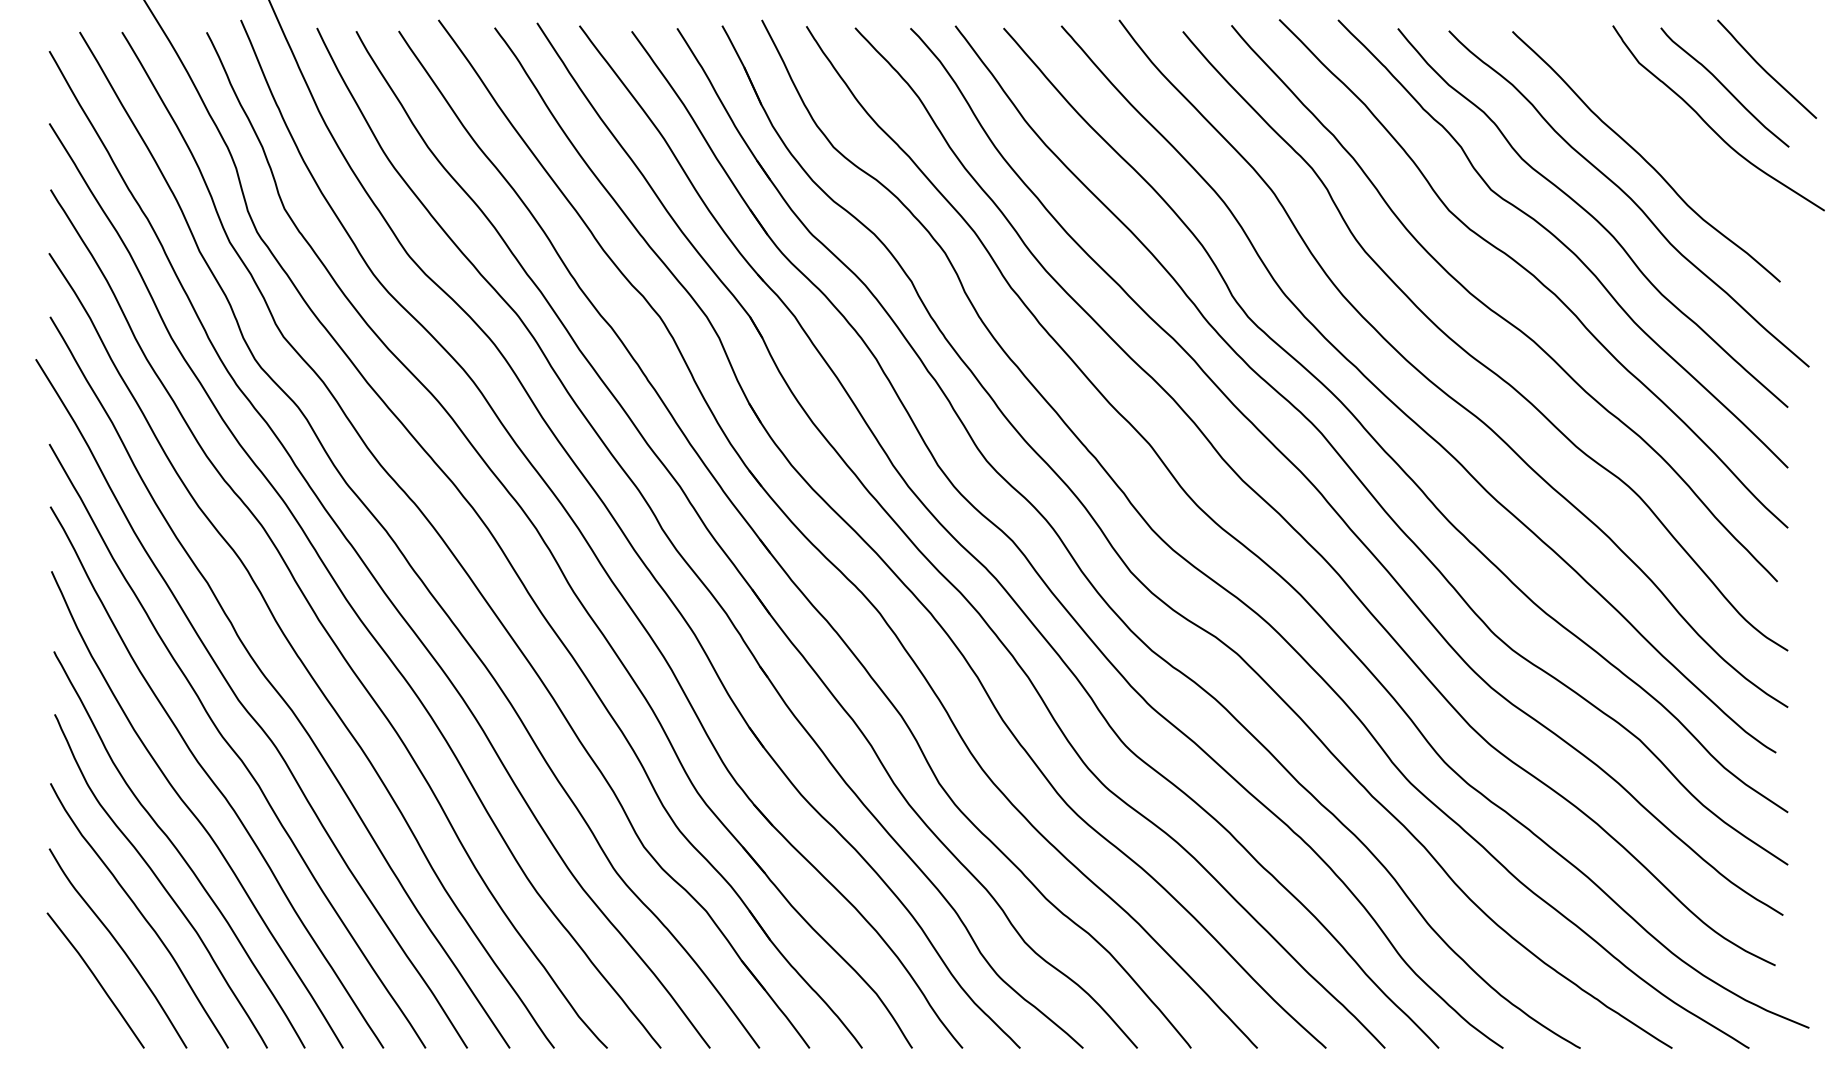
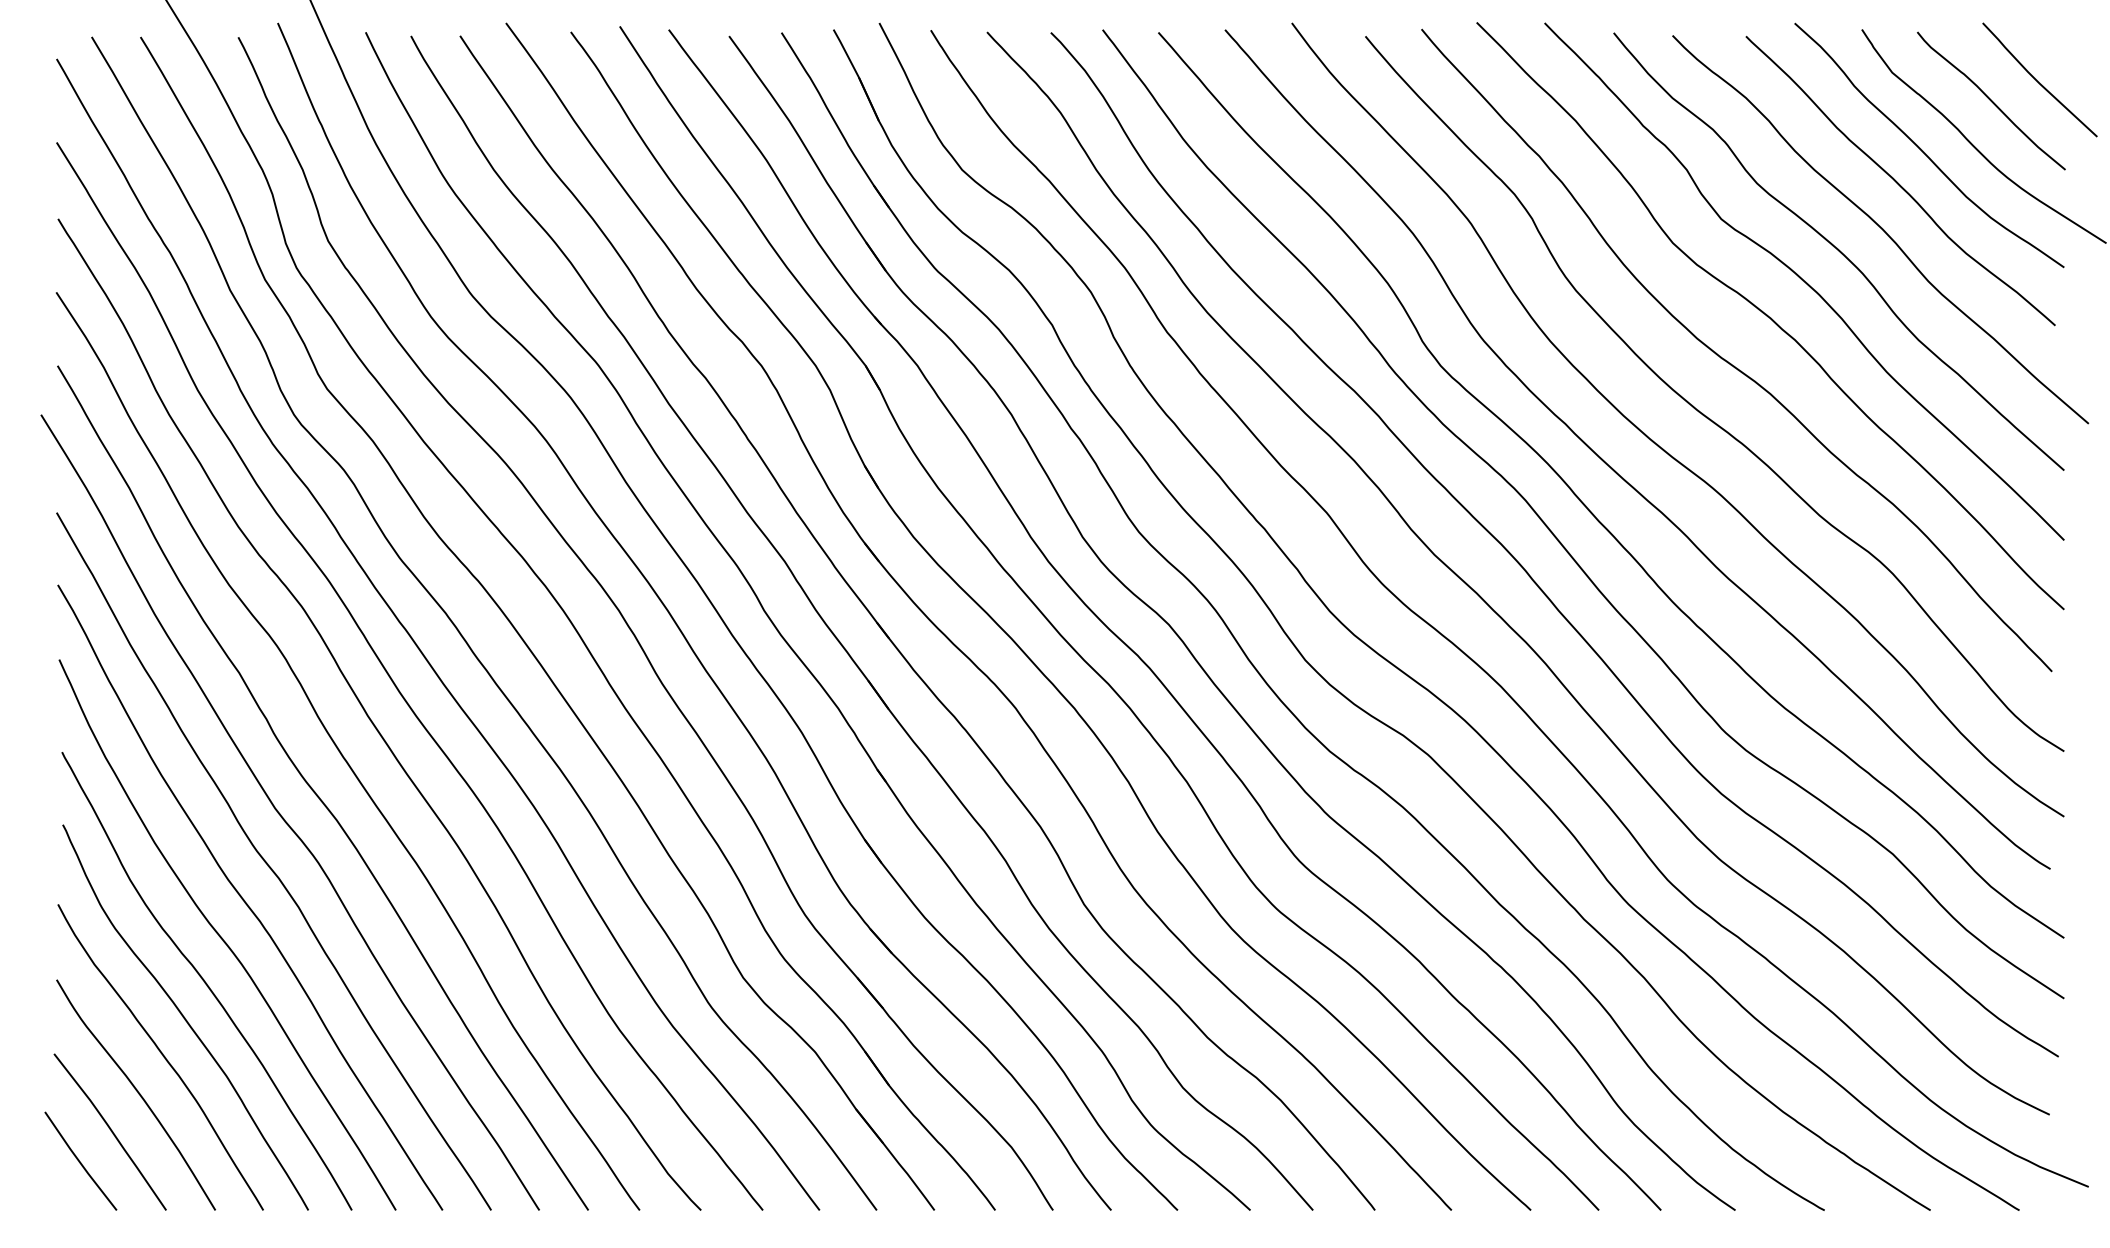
curve: (1666, 130) -> (1923, 150), added
line: (69, 1005) -> (79, 1160), added

